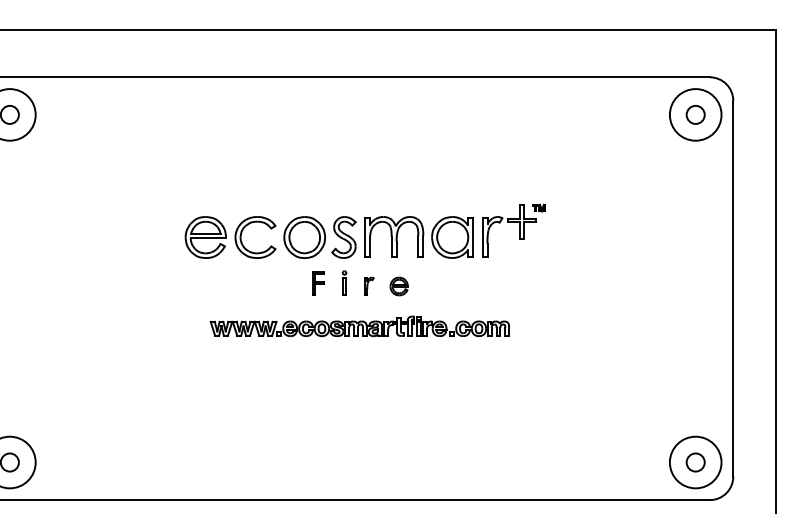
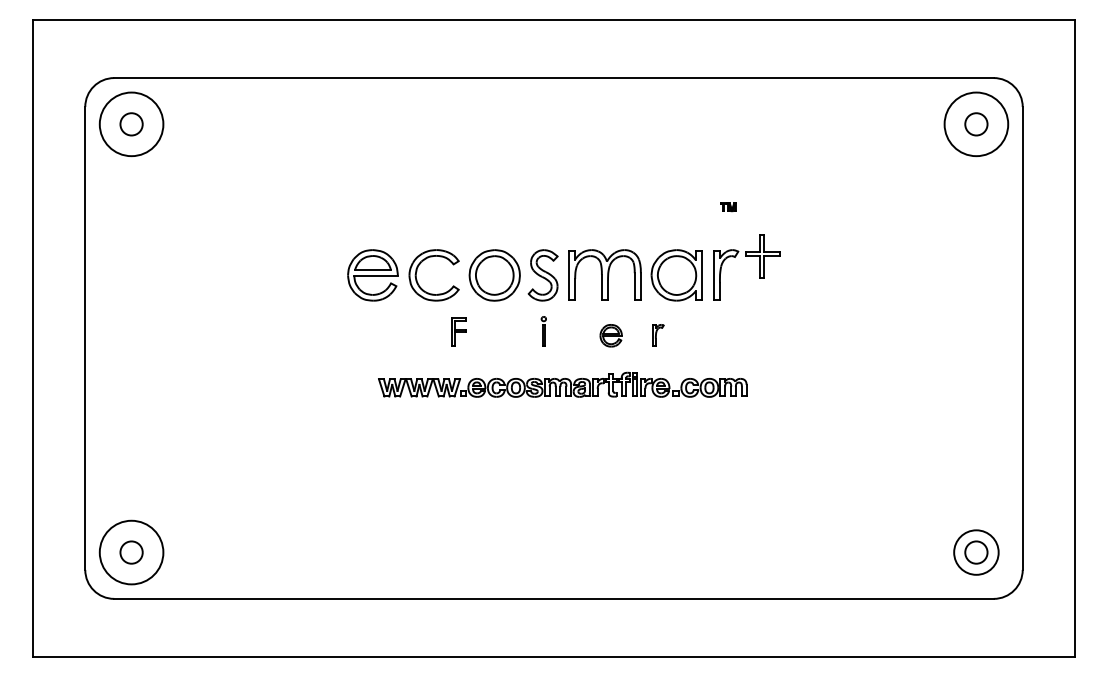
part: (539, 208) -> (728, 207), moved
part: (318, 283) -> (458, 331), moved
part: (369, 286) -> (658, 335), moved
circle: (695, 462) -> (976, 552), size x0.7

